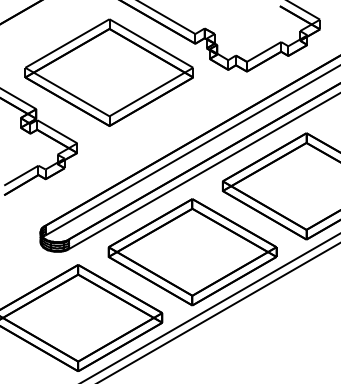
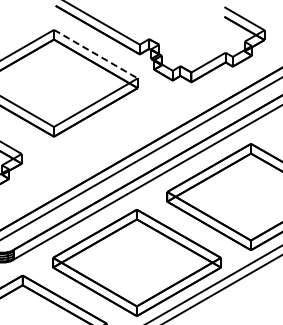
line: (151, 43) -> (95, 54), solid -> dashed

